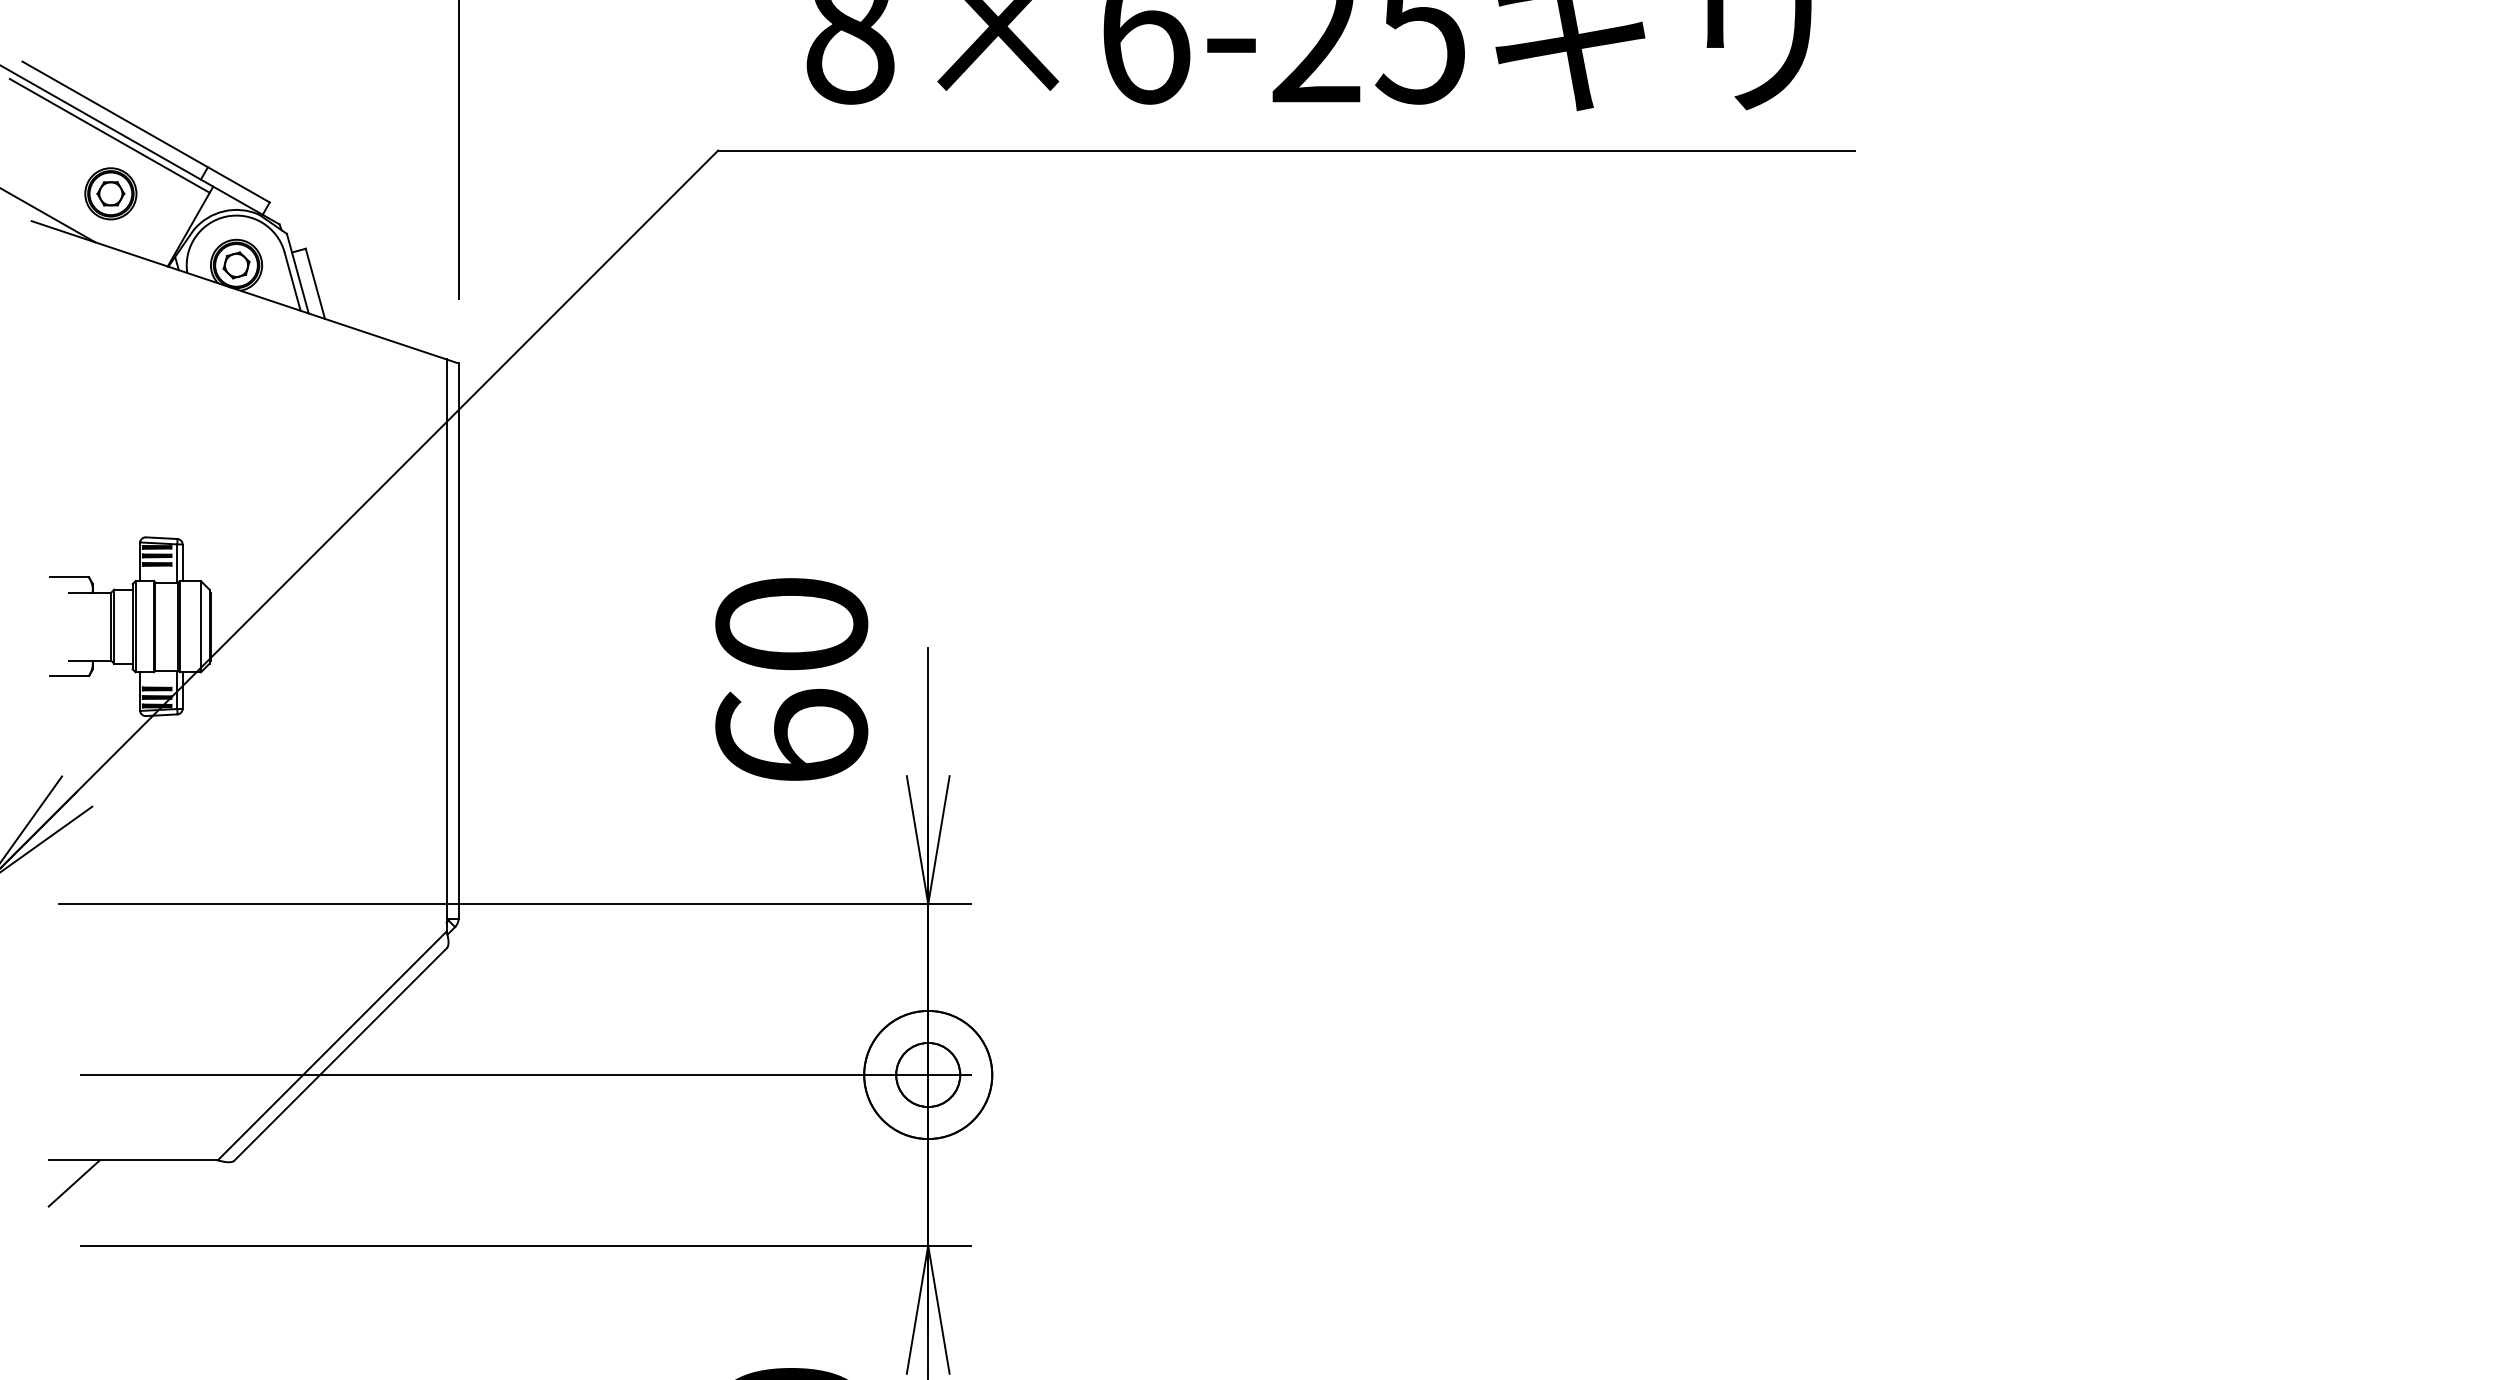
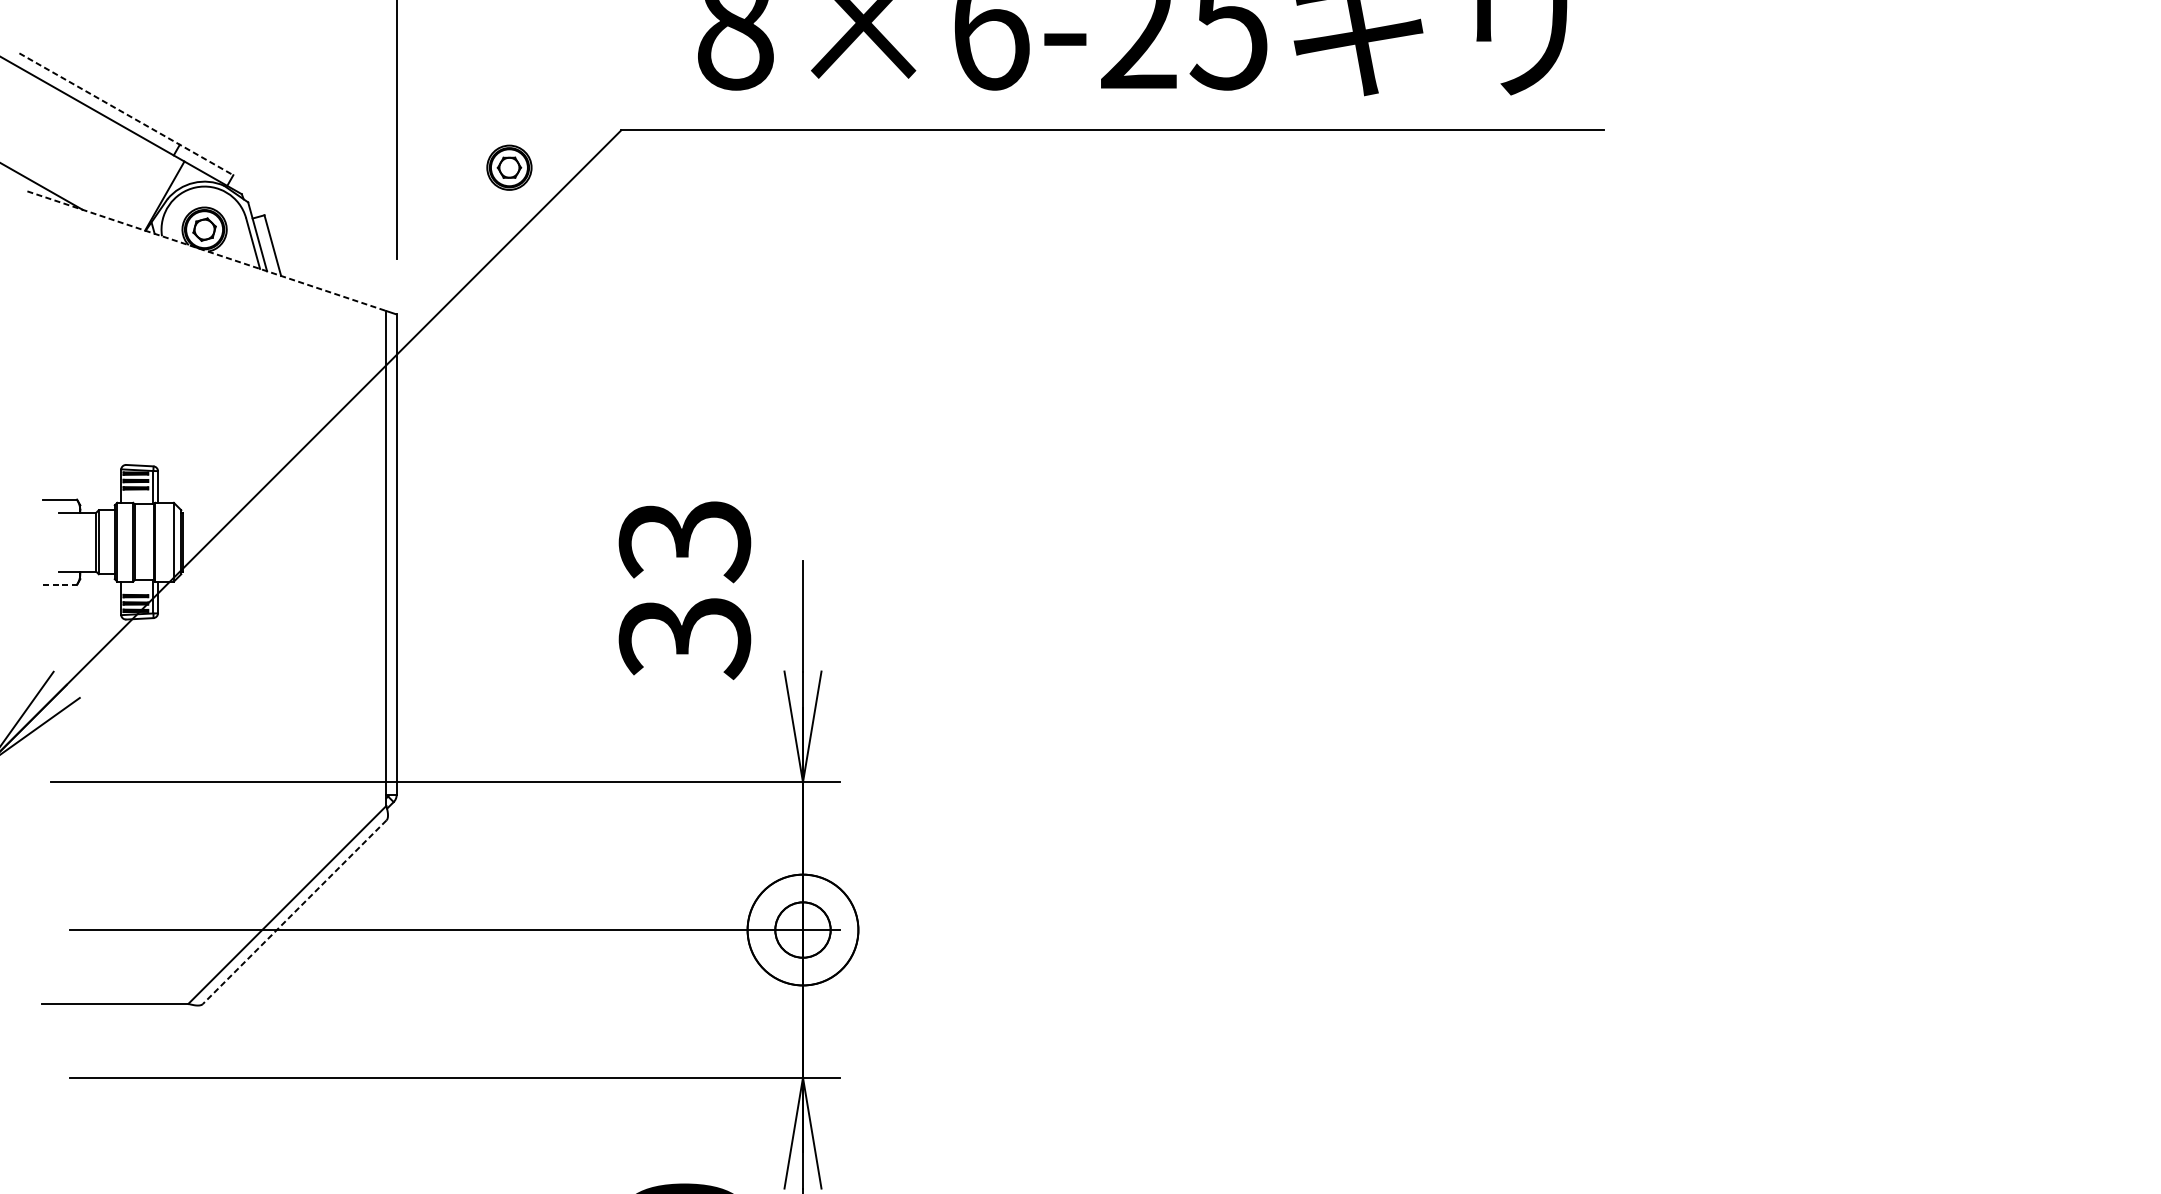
line: (146, 132) -> (126, 114), solid -> dashed
line: (109, 135) -> (94, 117), removed
part: (110, 193) -> (509, 167), moved
line: (239, 290) -> (207, 251), solid -> dashed
line: (70, 676) -> (60, 585), solid -> dashed
text: (791, 681) -> (684, 589), 60 -> 33
line: (340, 1054) -> (294, 912), solid -> dashed
line: (73, 1183) -> (63, 1023), removed

